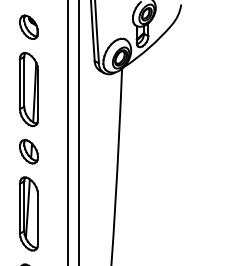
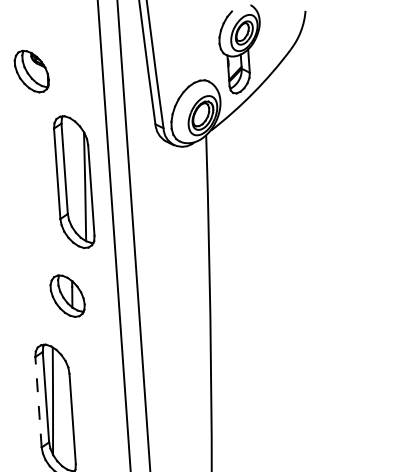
part: (28, 89) -> (73, 182), moved
part: (28, 151) -> (66, 295), moved
line: (19, 208) -> (37, 401), solid -> dashed

